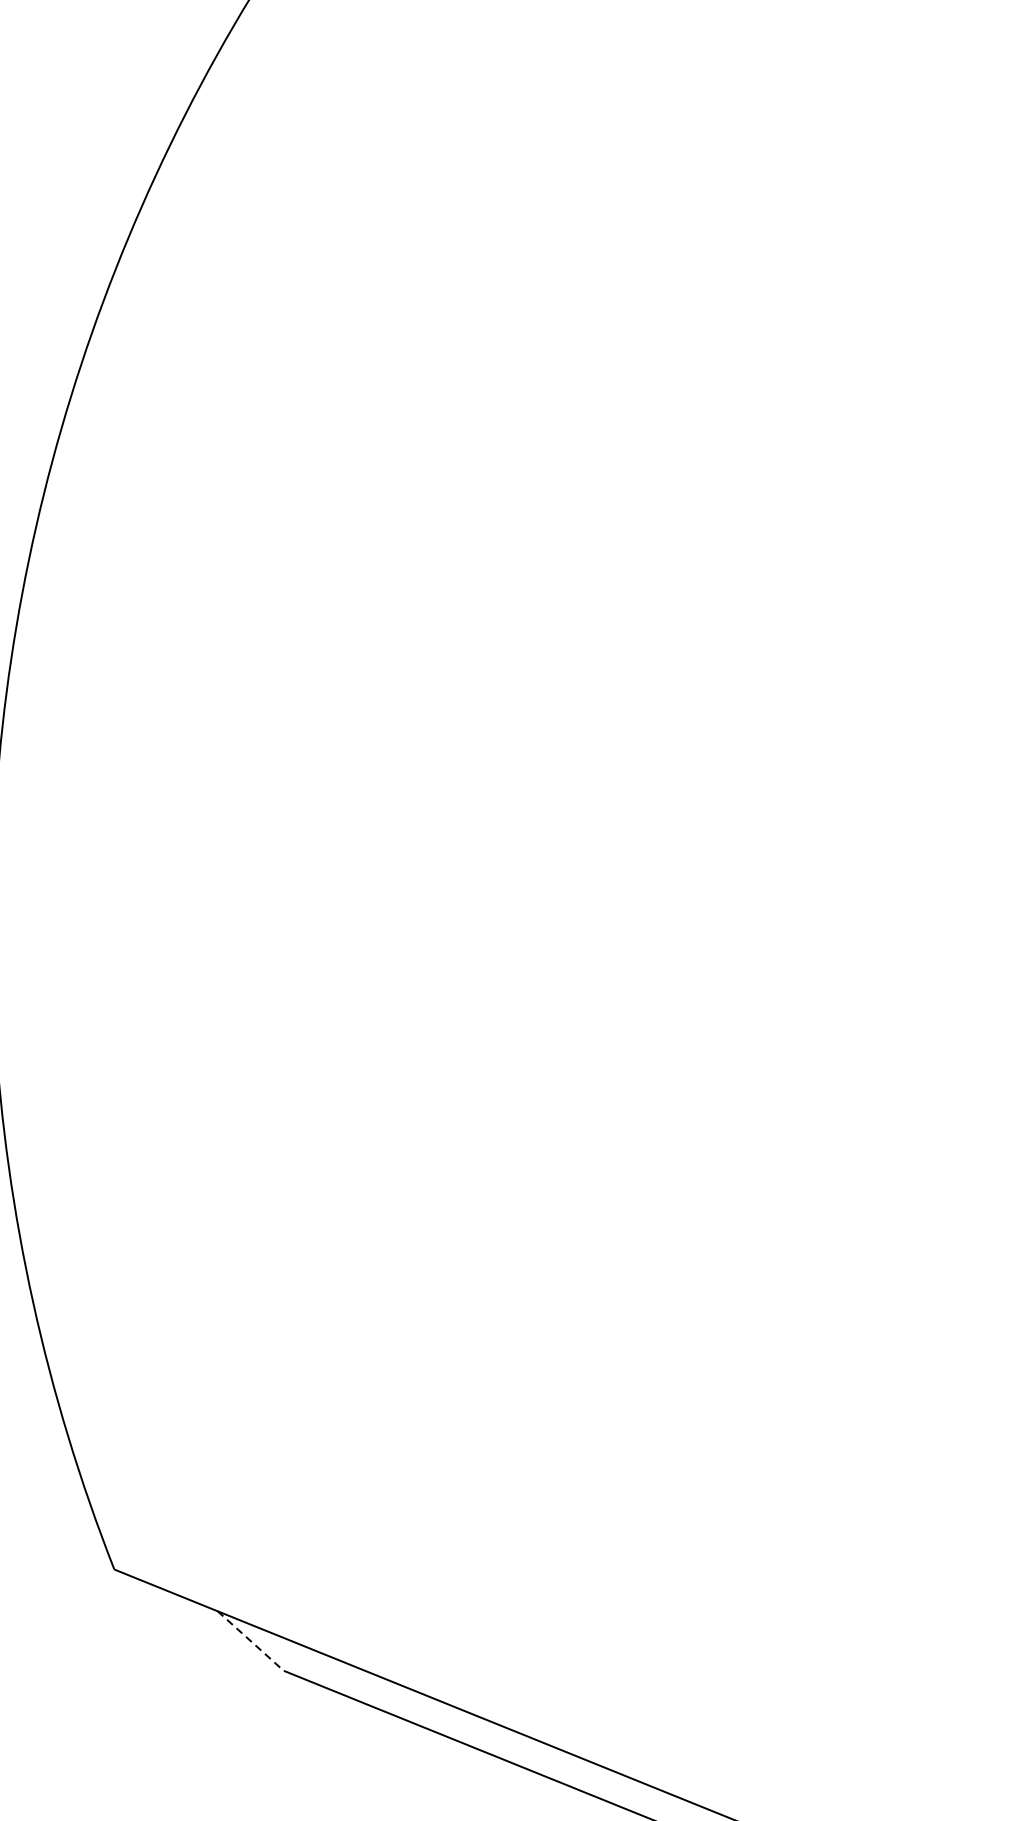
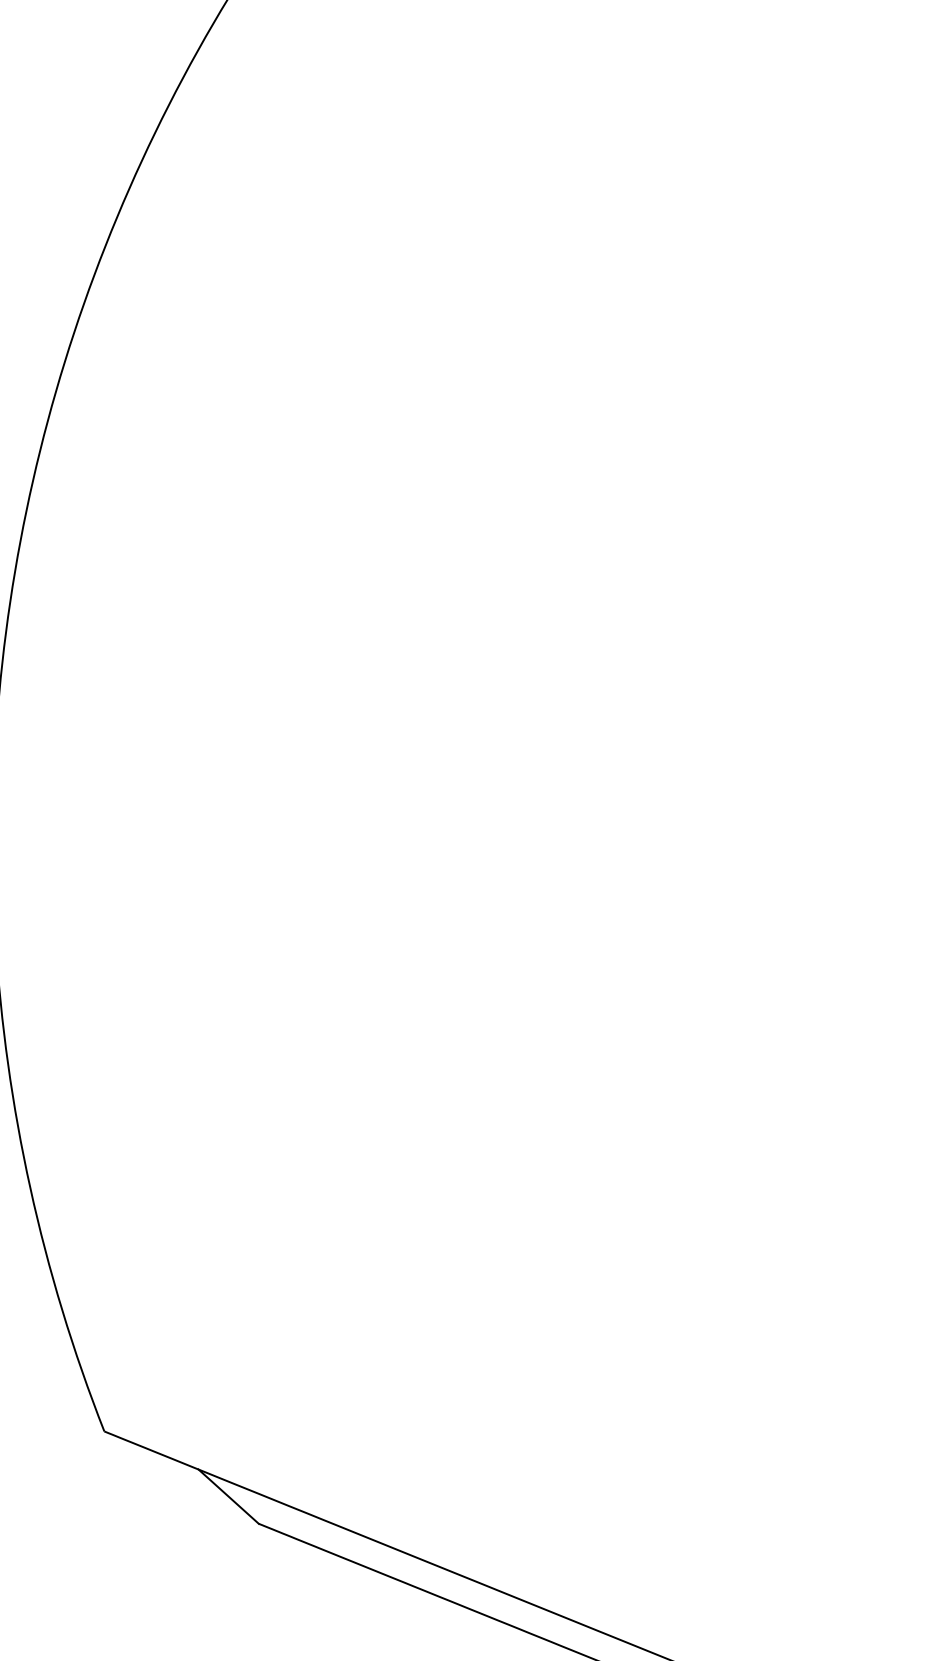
line: (250, 1640) -> (228, 1496), dashed -> solid

